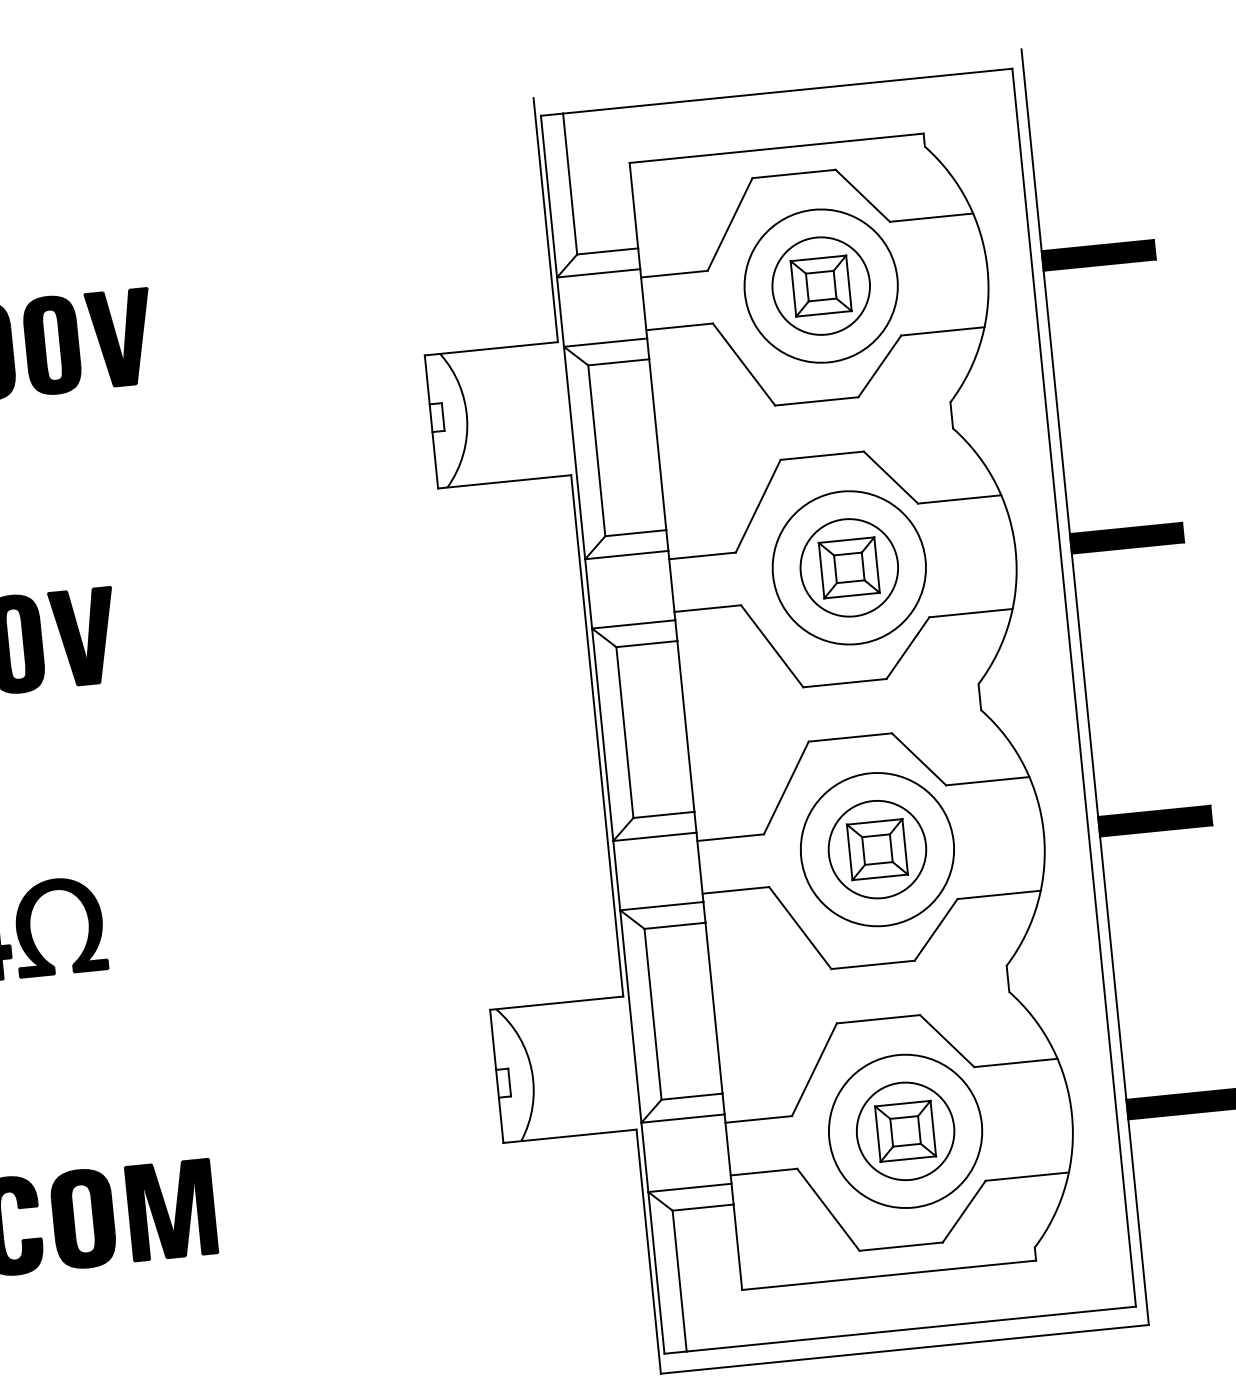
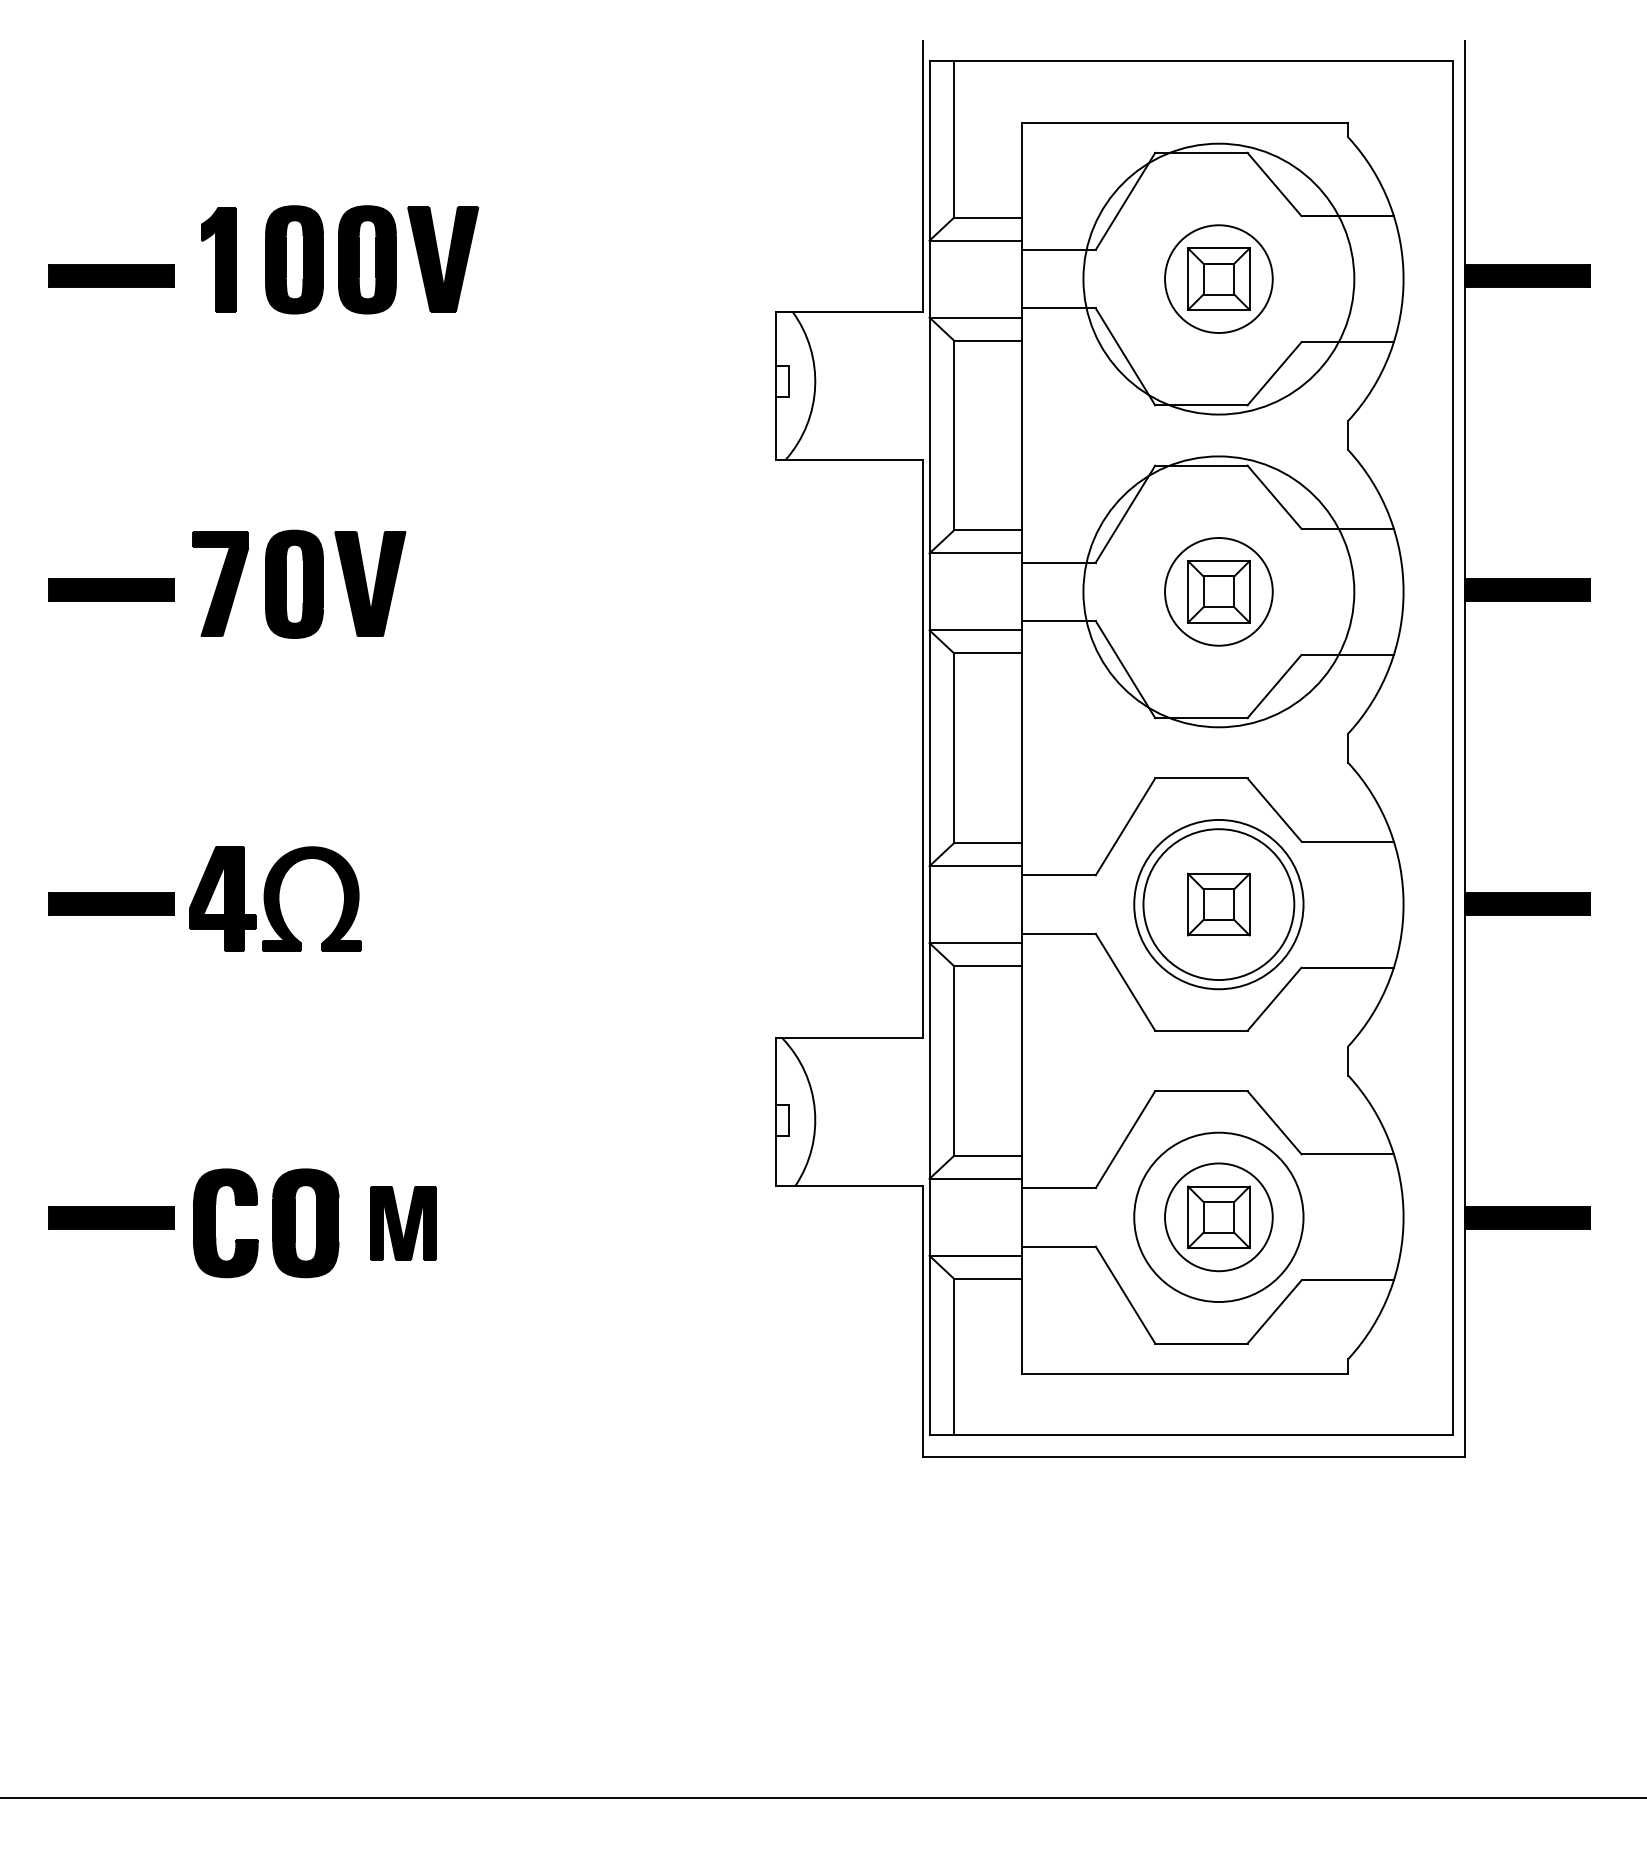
circle: (820, 285) -> (1218, 278), size x1.6
circle: (848, 567) -> (1218, 591), size x1.6
circle: (877, 849) -> (1218, 904), size x1.4
part: (171, 1210) -> (403, 1223), size x0.7

